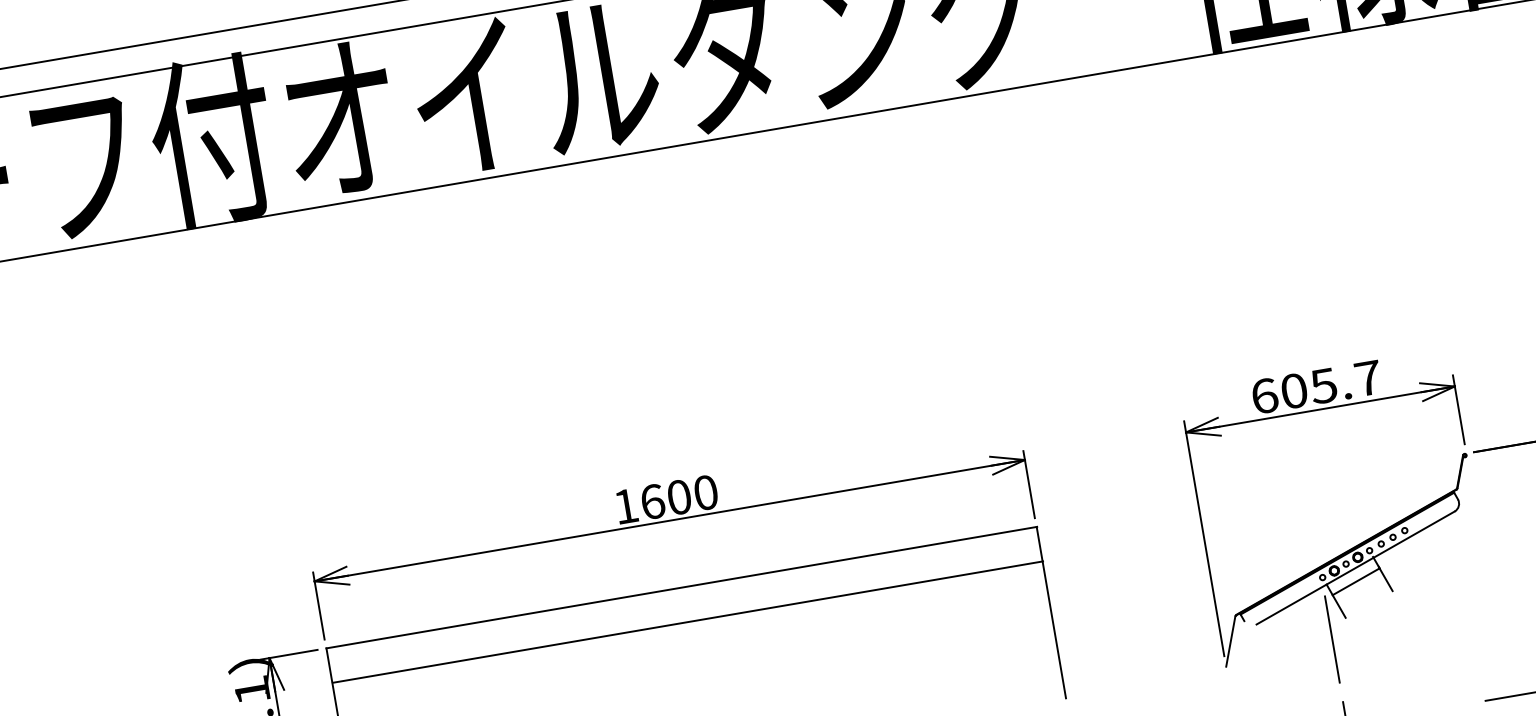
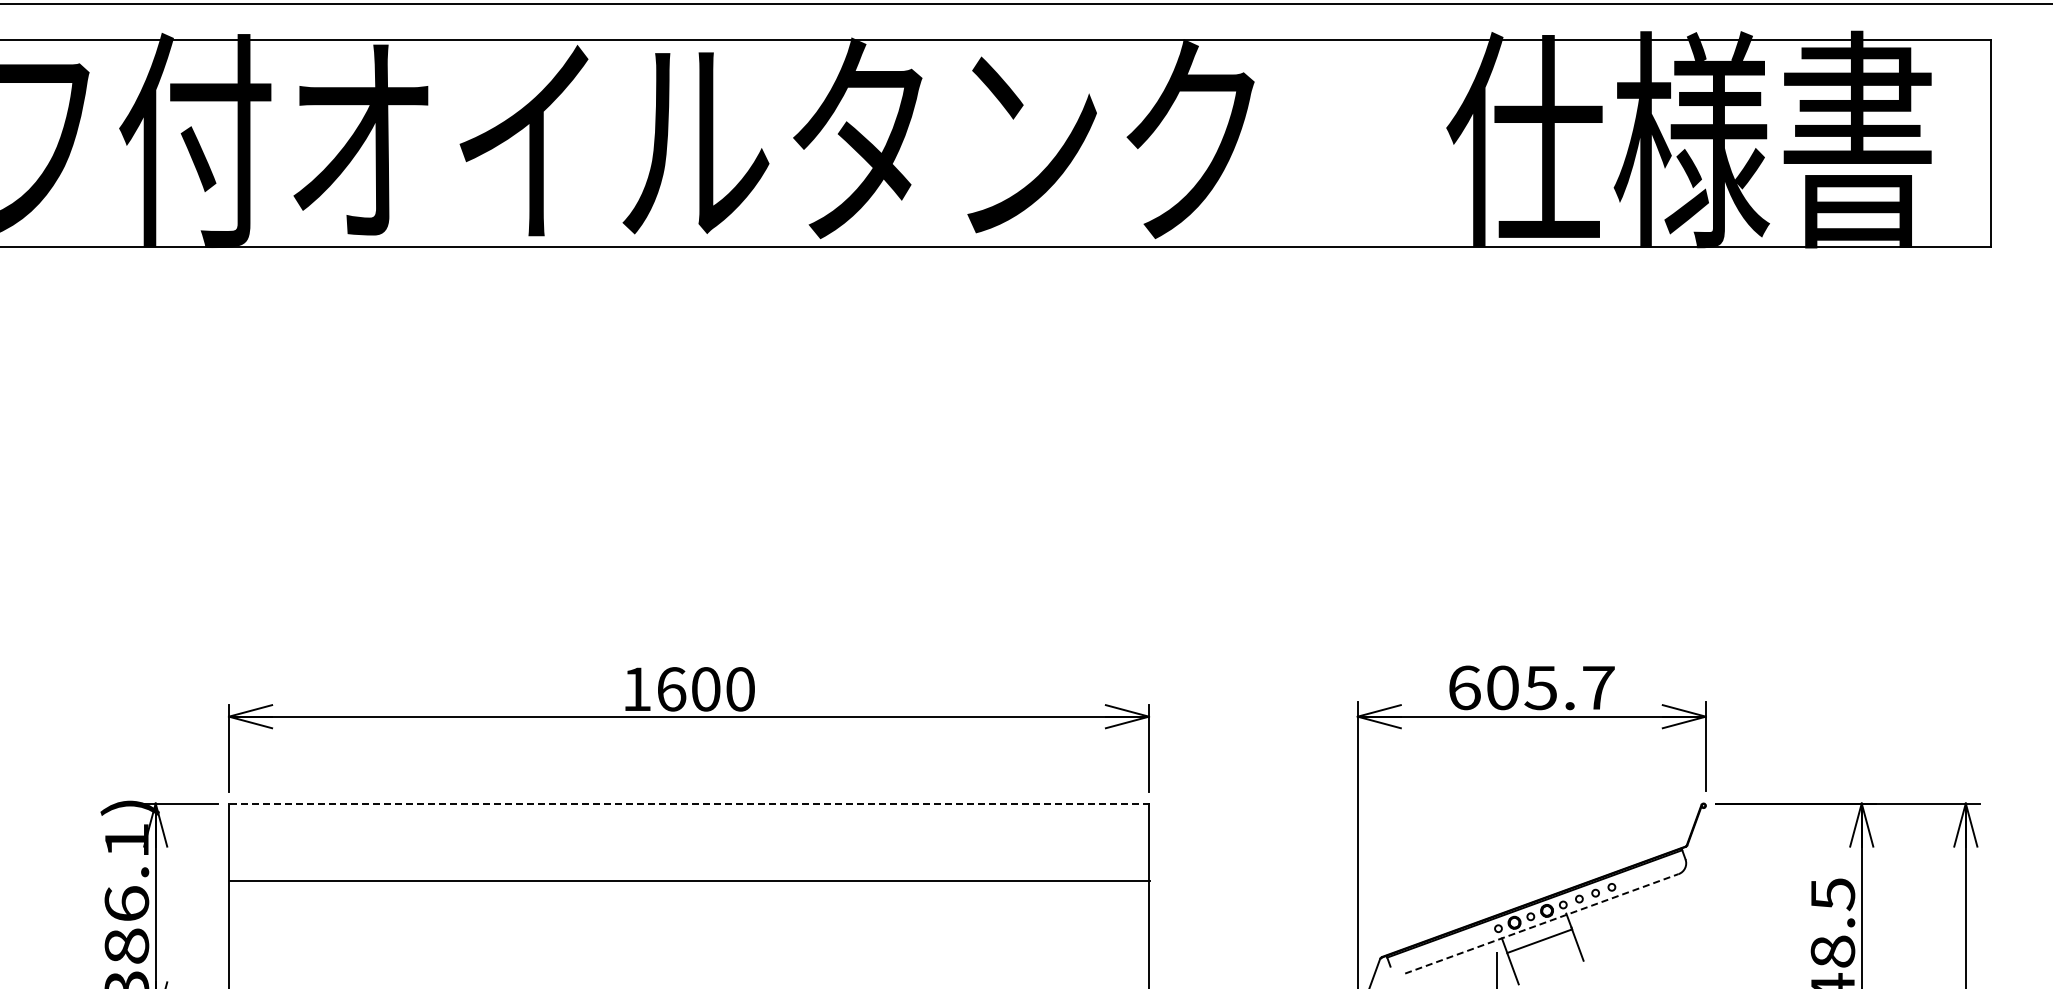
line: (1355, 567) -> (1542, 923), solid -> dashed
line: (681, 587) -> (689, 803), solid -> dashed
line: (688, 622) -> (690, 881), moved

